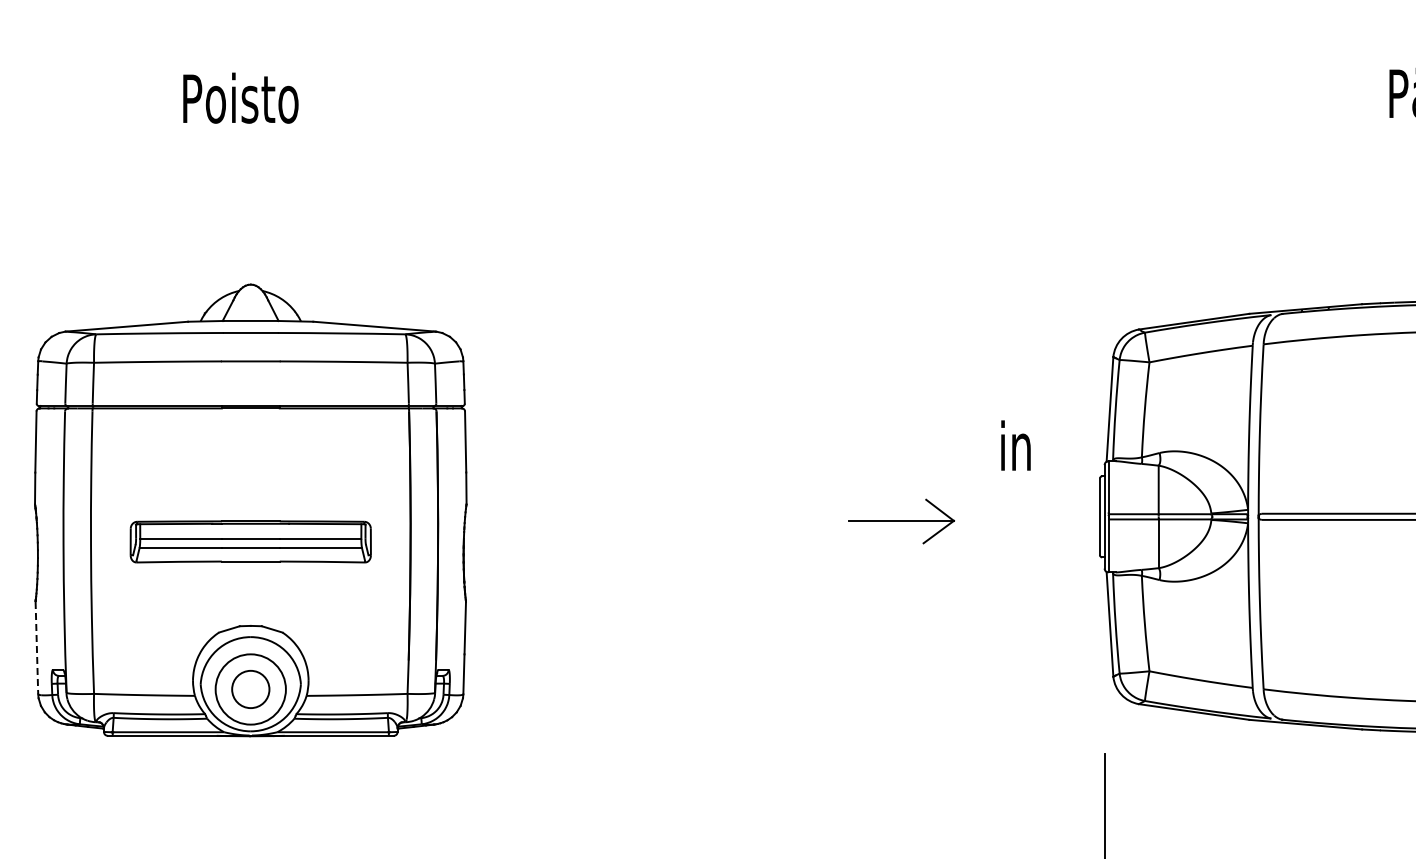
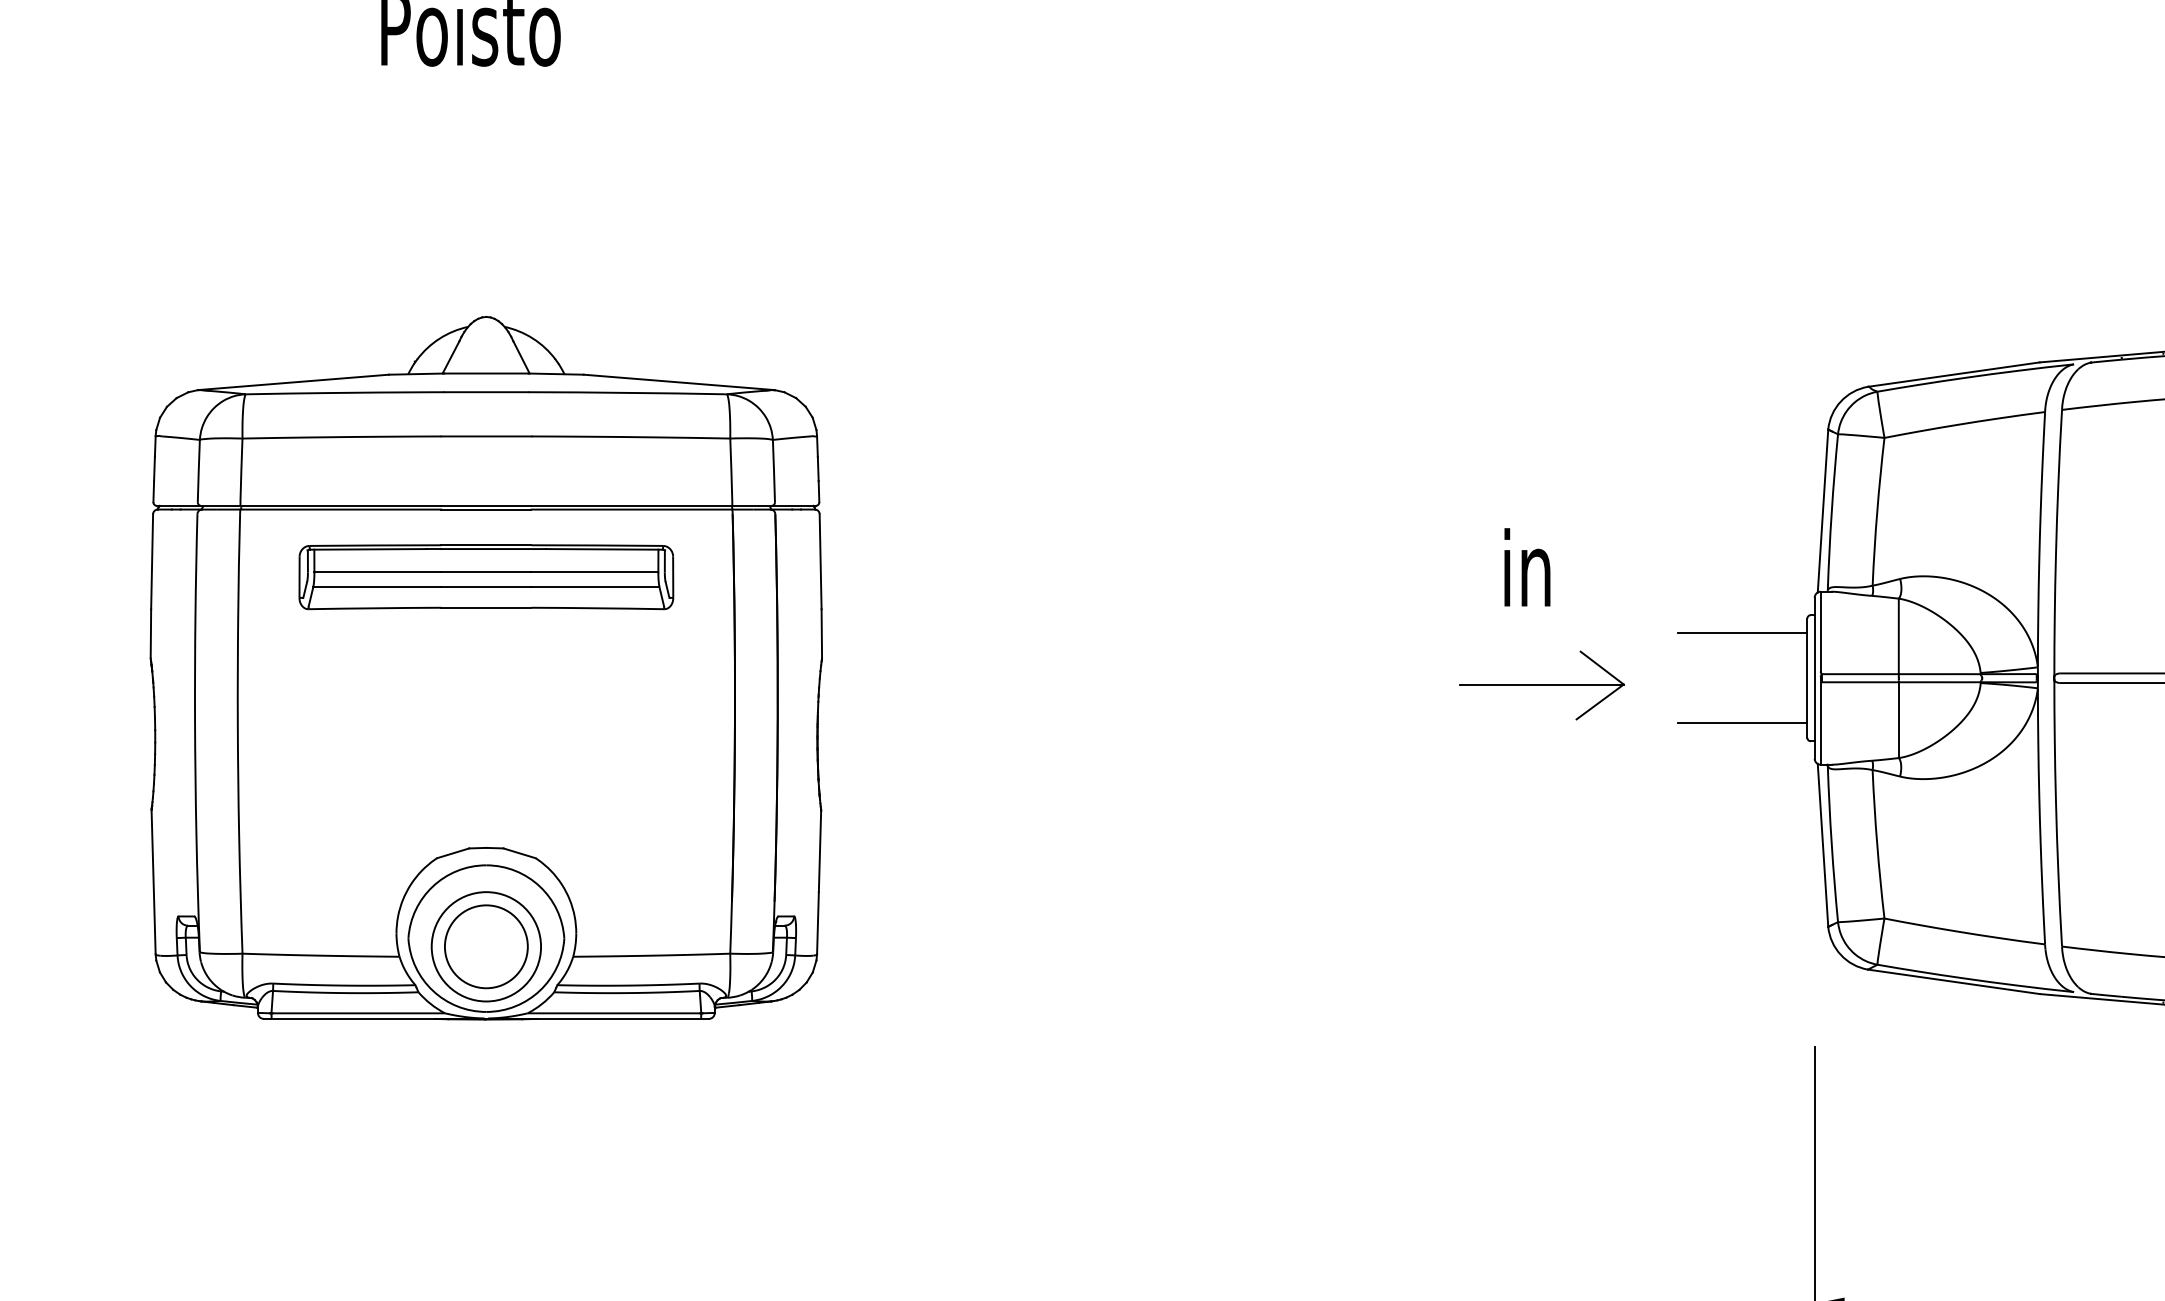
text: (1015, 445) -> (1526, 567), moved
line: (1057, 487) -> (1741, 632), added
part: (901, 521) -> (1542, 685), moved
part: (250, 541) -> (485, 576), moved
line: (1057, 545) -> (1741, 722), added
line: (36, 648) -> (152, 883), dashed -> solid
circle: (250, 689) -> (485, 946), size x1.43

